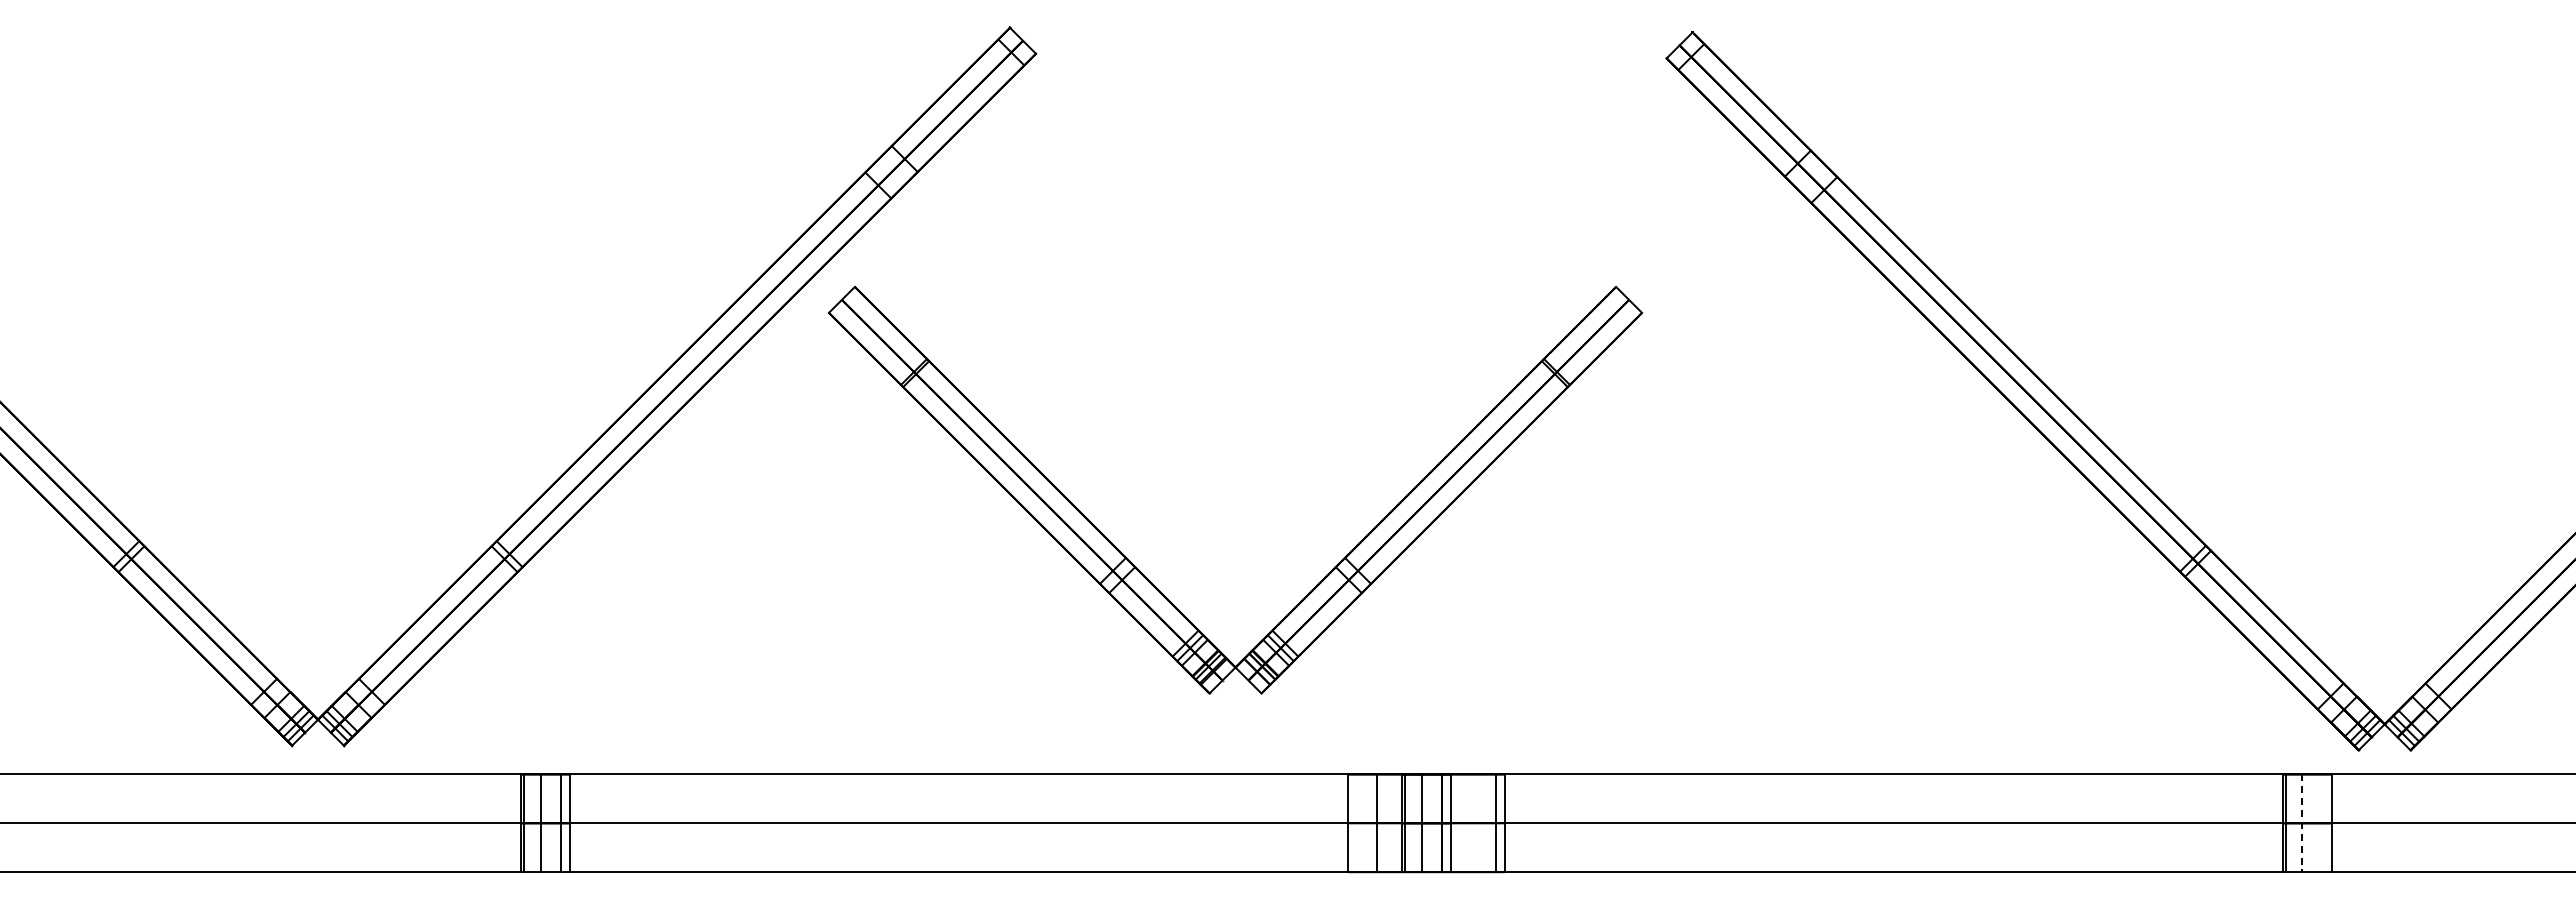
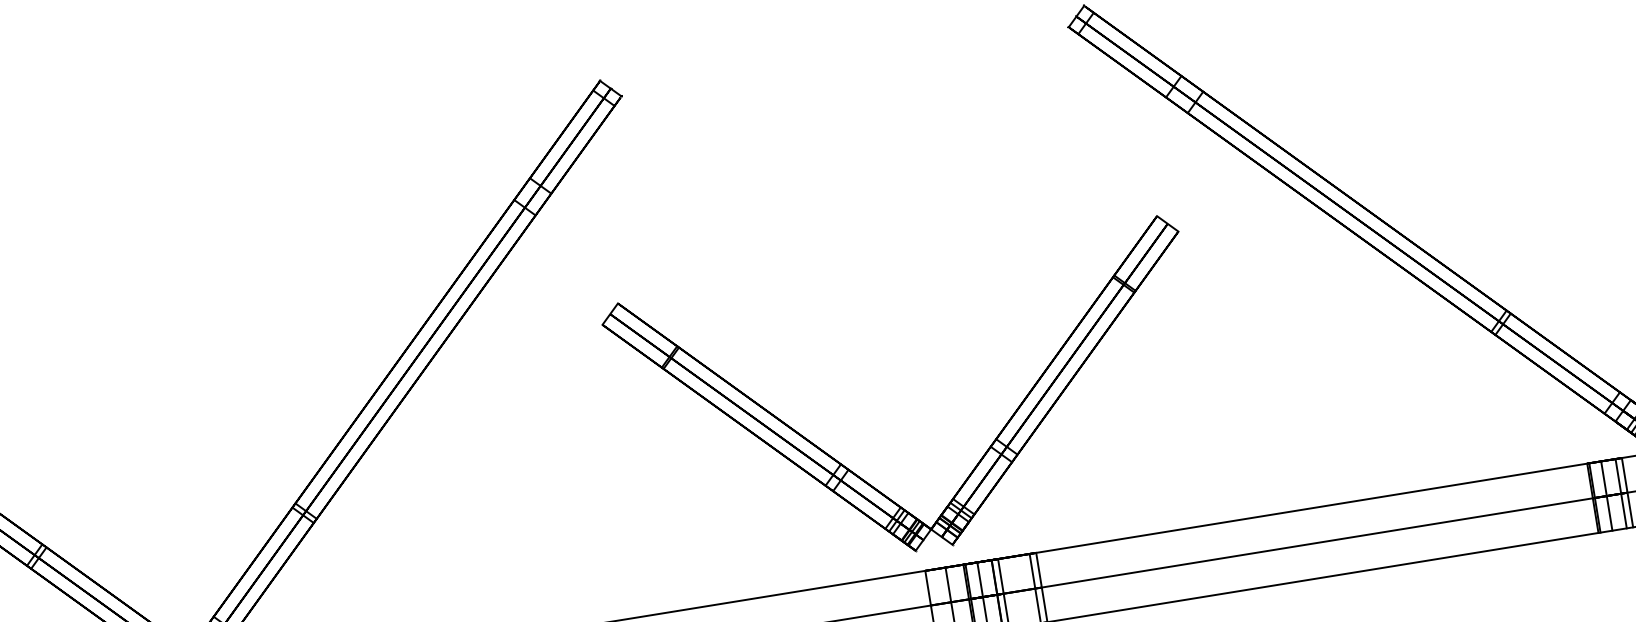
part: (1146, 577) -> (857, 475), moved
line: (2302, 823) -> (1606, 496), dashed -> solid
line: (2322, 823) -> (1621, 493), added

